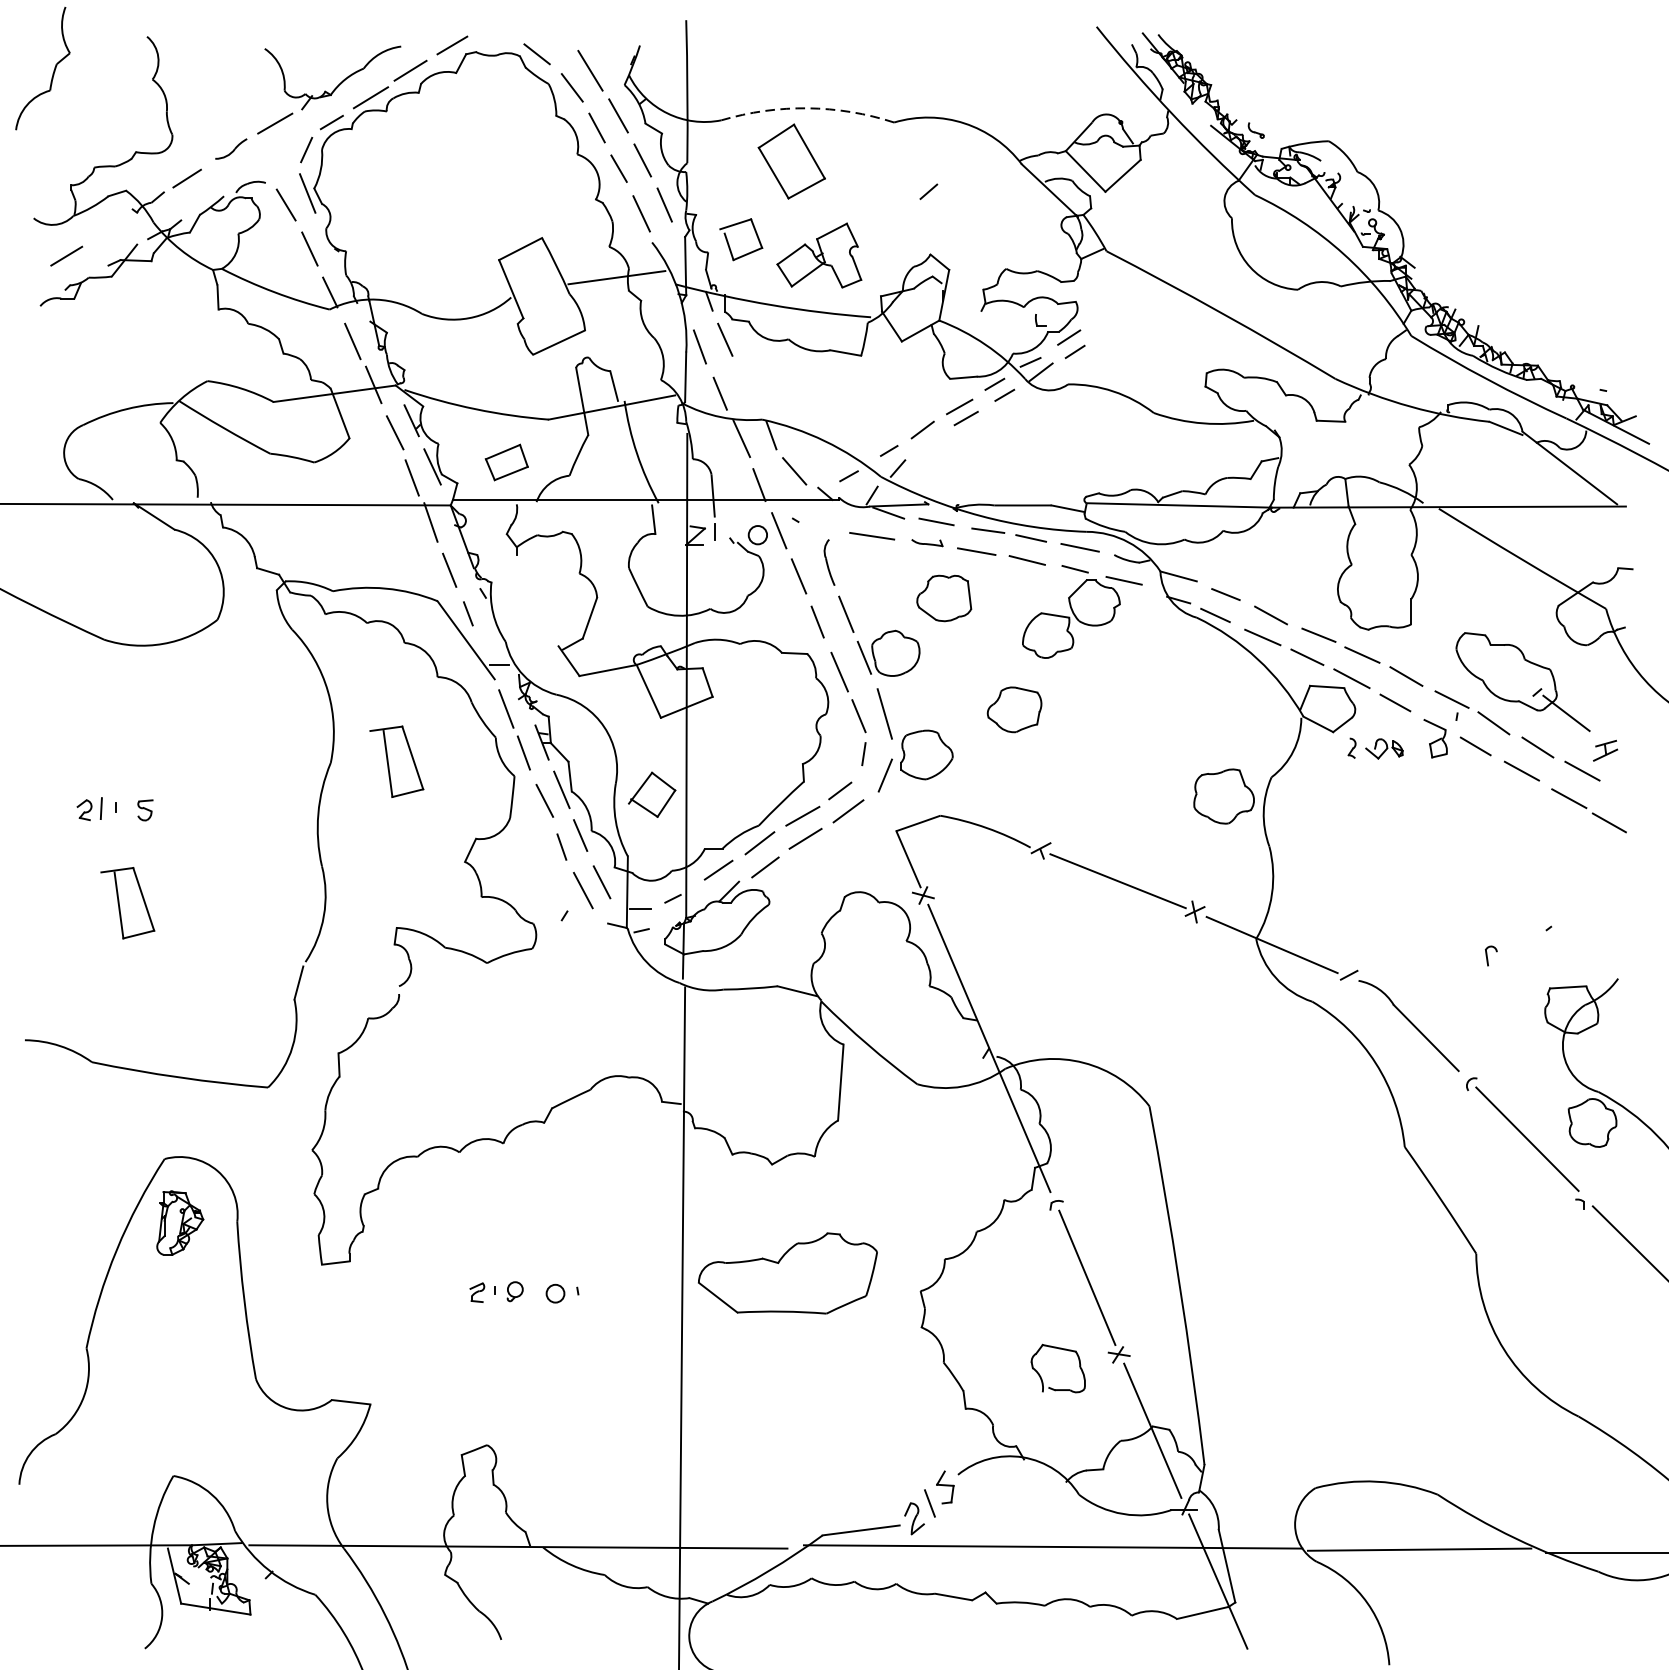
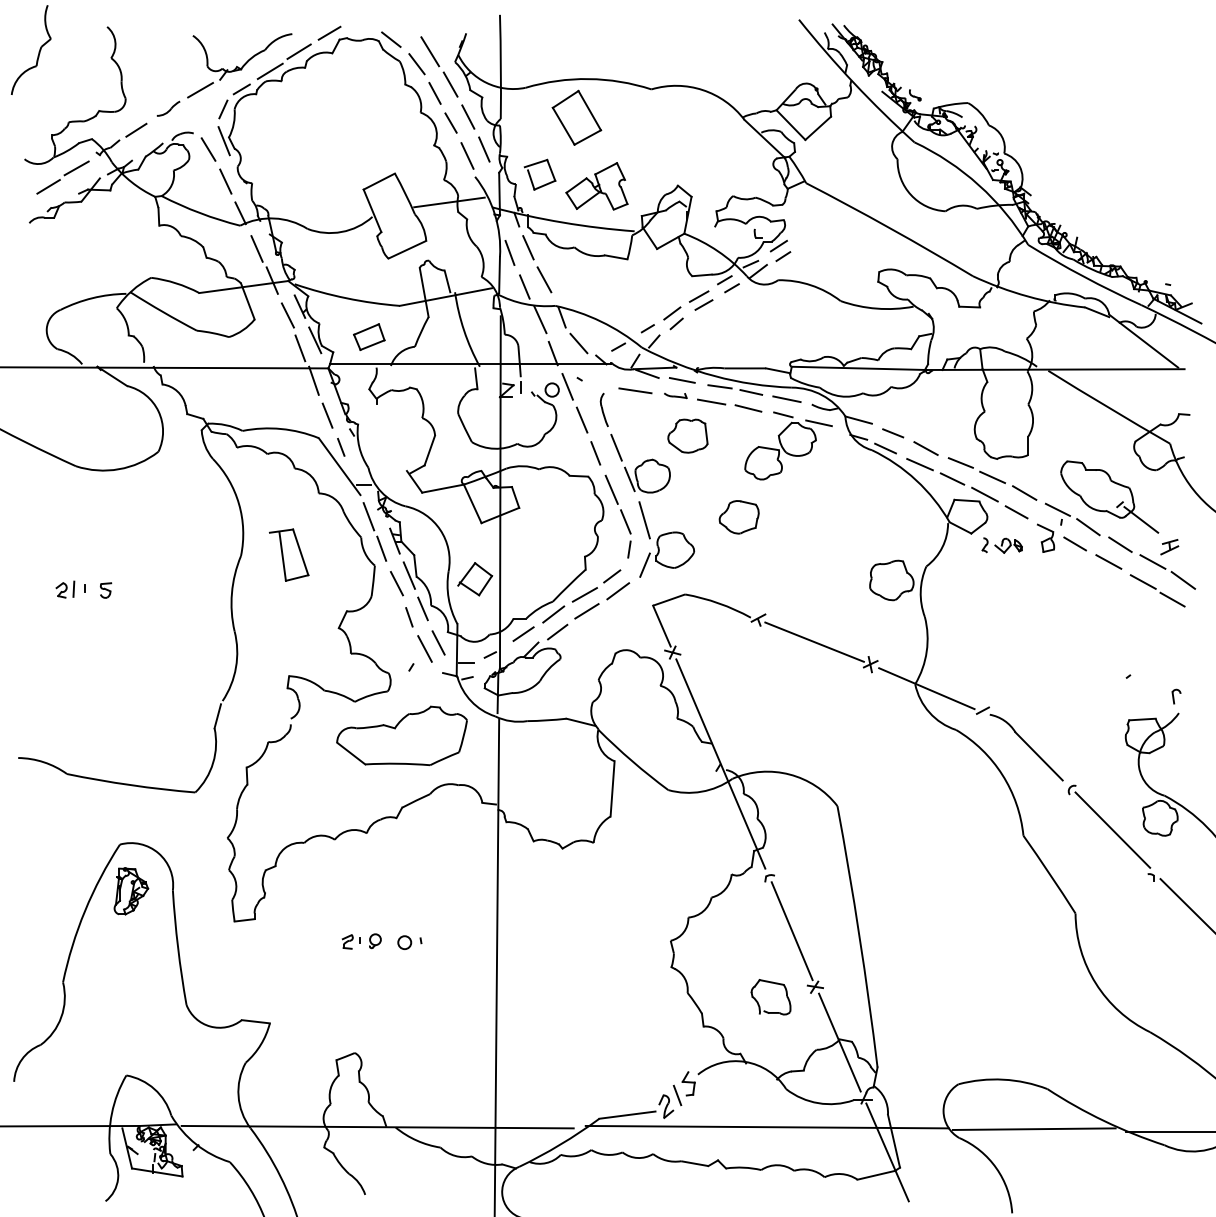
arc: (807, 108) -> (588, 79), dashed -> solid
line: (928, 191) -> (676, 323), moved
line: (104, 231) -> (76, 168), added
line: (747, 383) -> (544, 279), added
line: (1624, 796) -> (1183, 580), added
part: (128, 902) -> (93, 657), removed
part: (1491, 955) -> (1176, 696), moved
part: (787, 1272) -> (401, 735), moved

